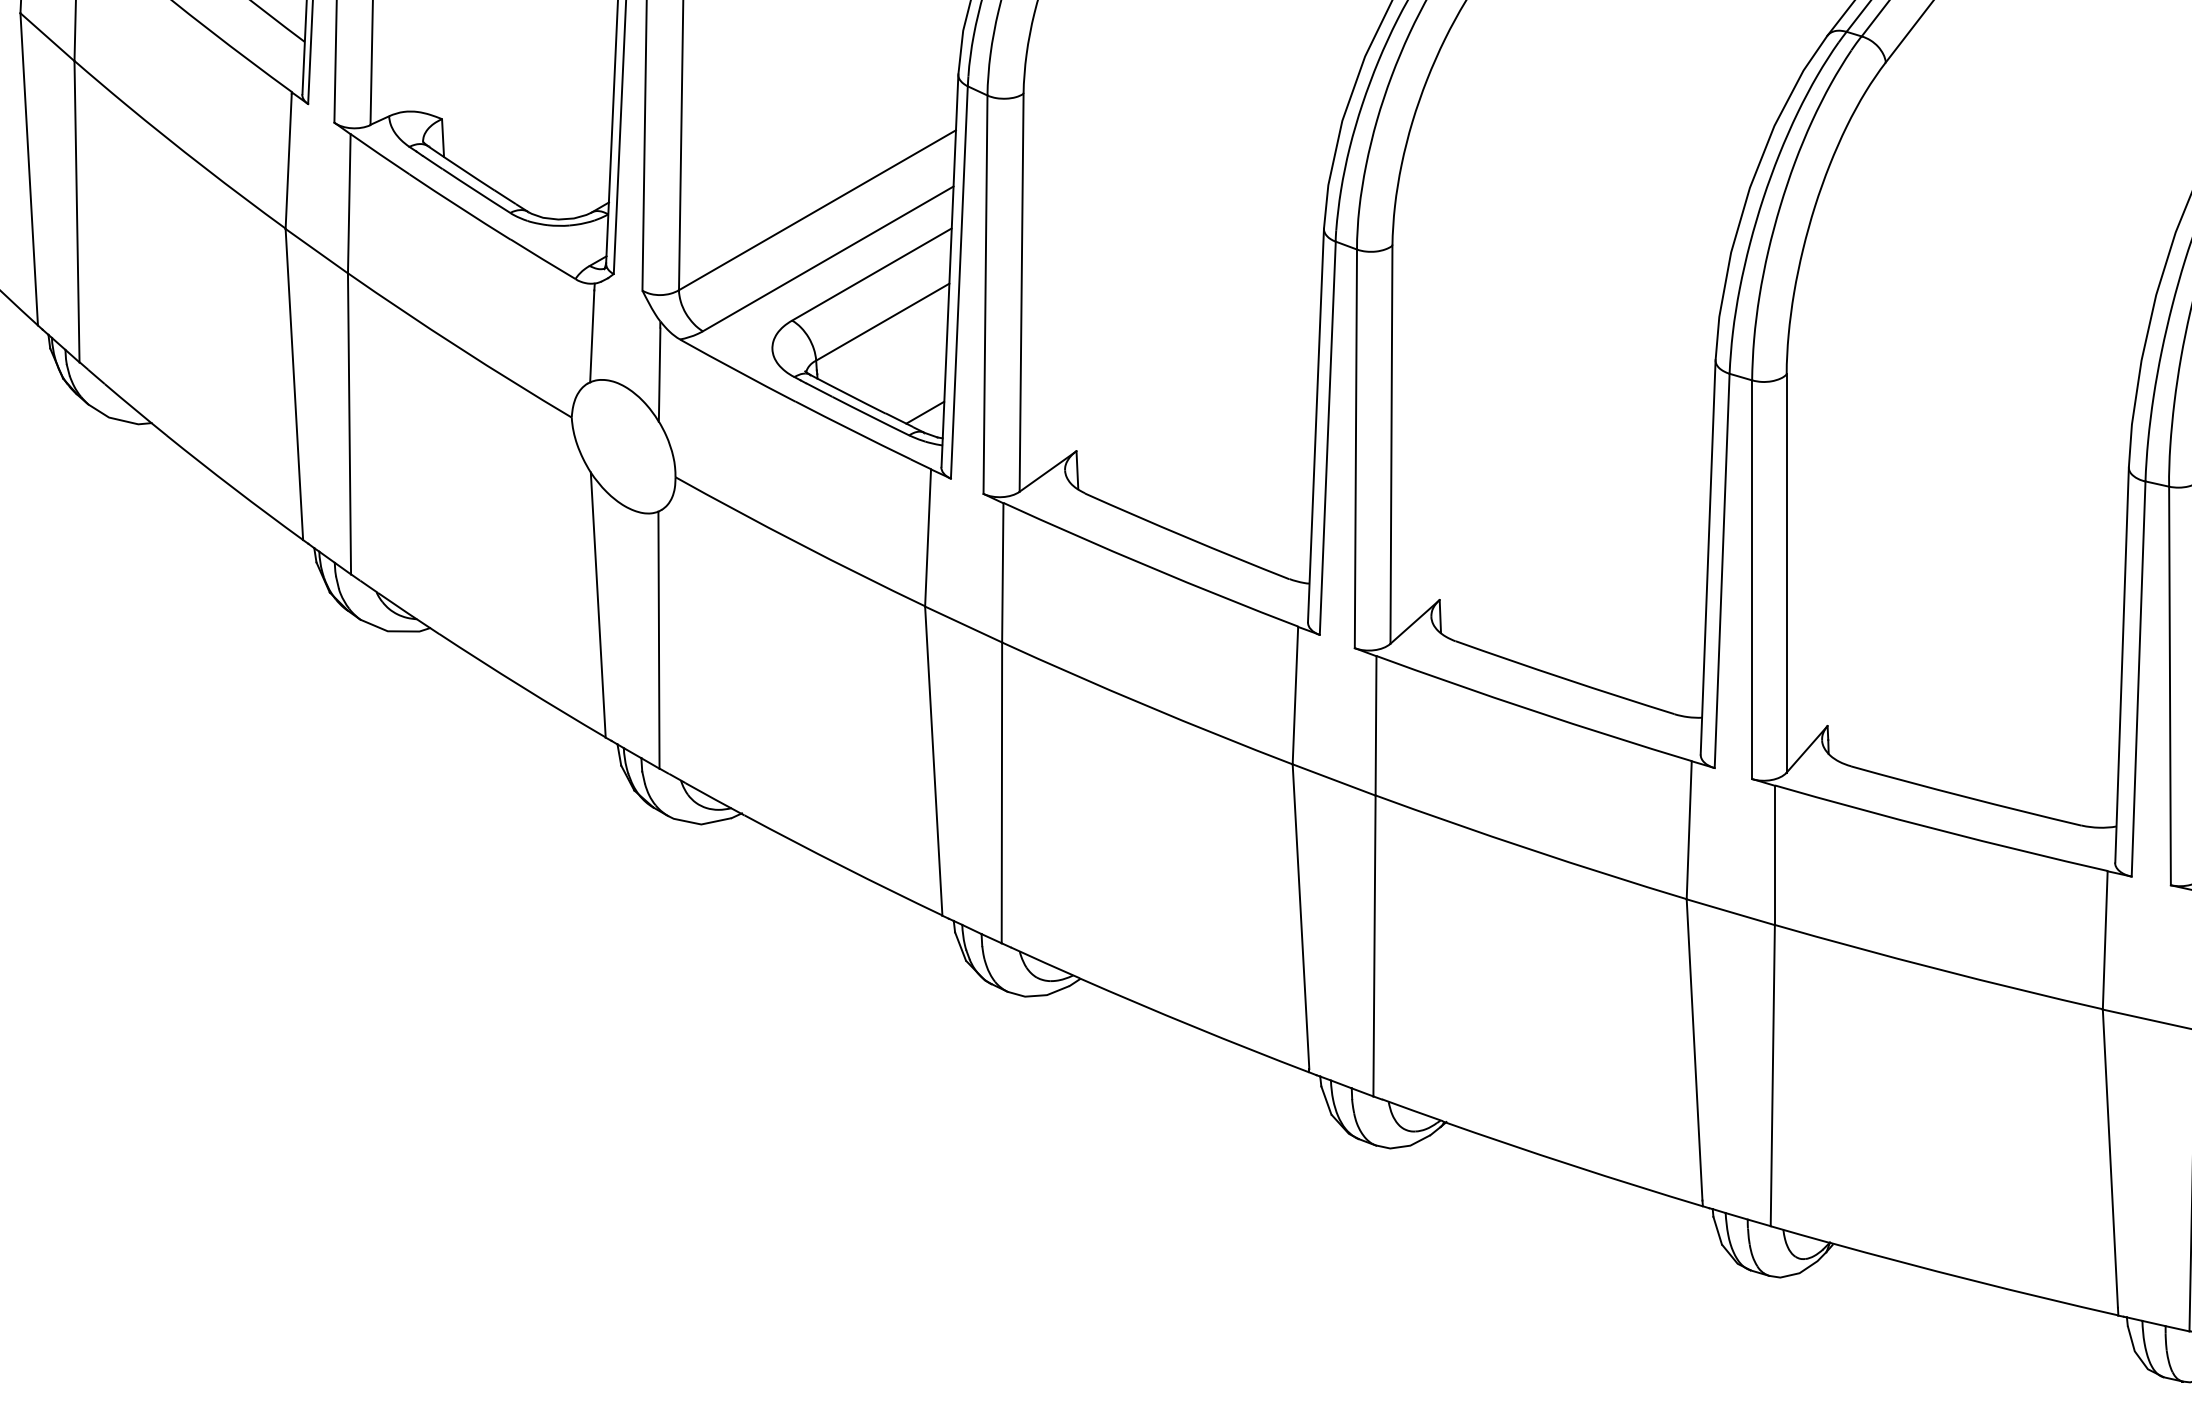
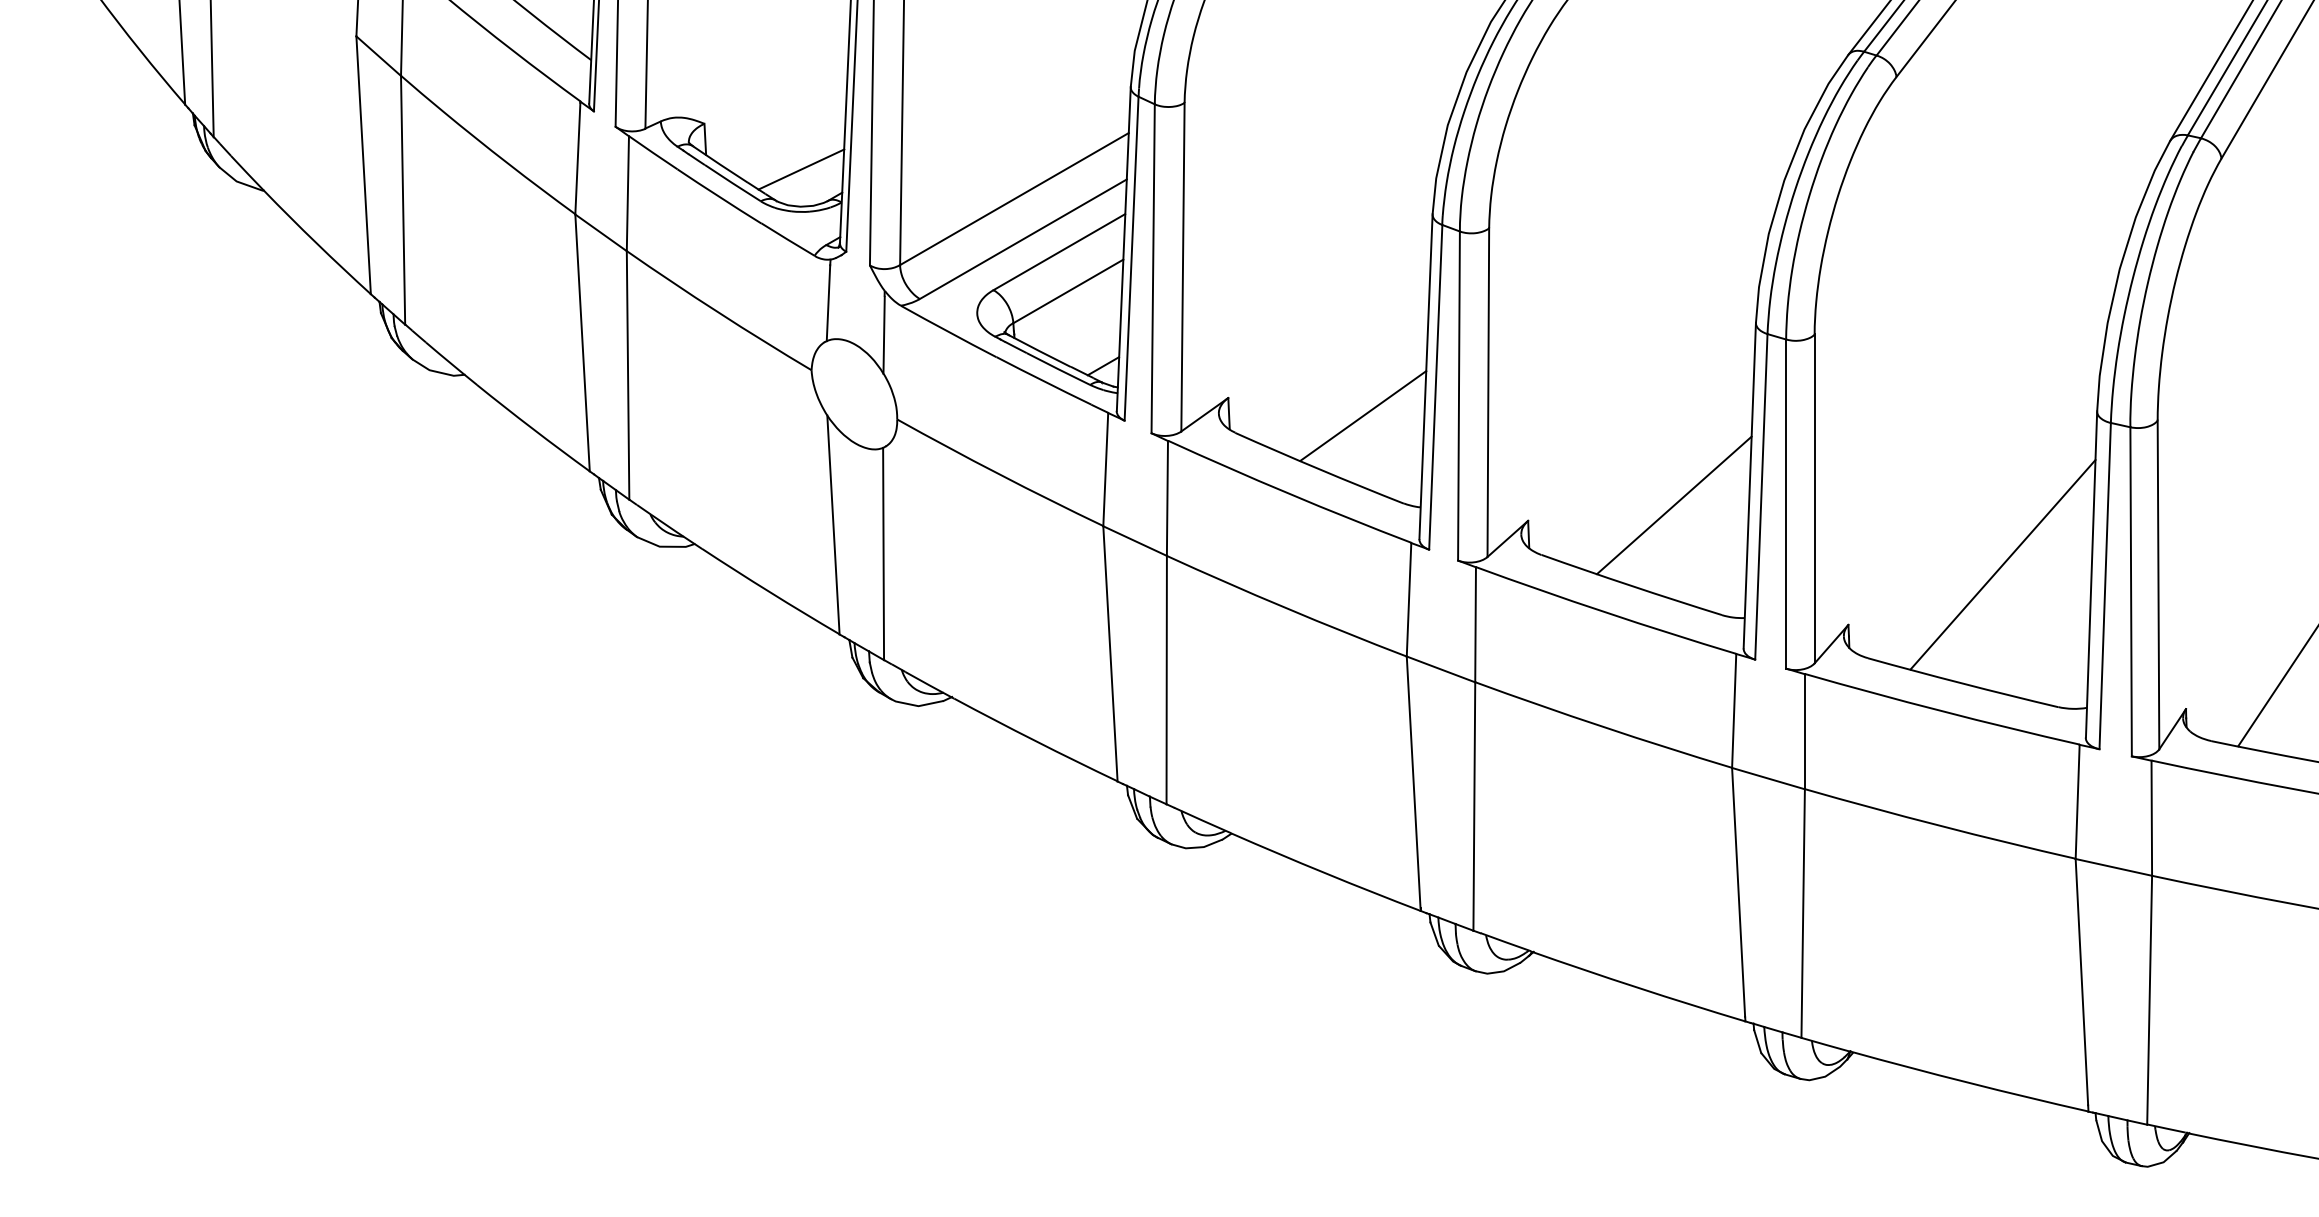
line: (559, 174) -> (801, 169), added
line: (1240, 472) -> (1363, 415), added
line: (1615, 581) -> (1673, 505), added
line: (2014, 652) -> (2002, 564), added

